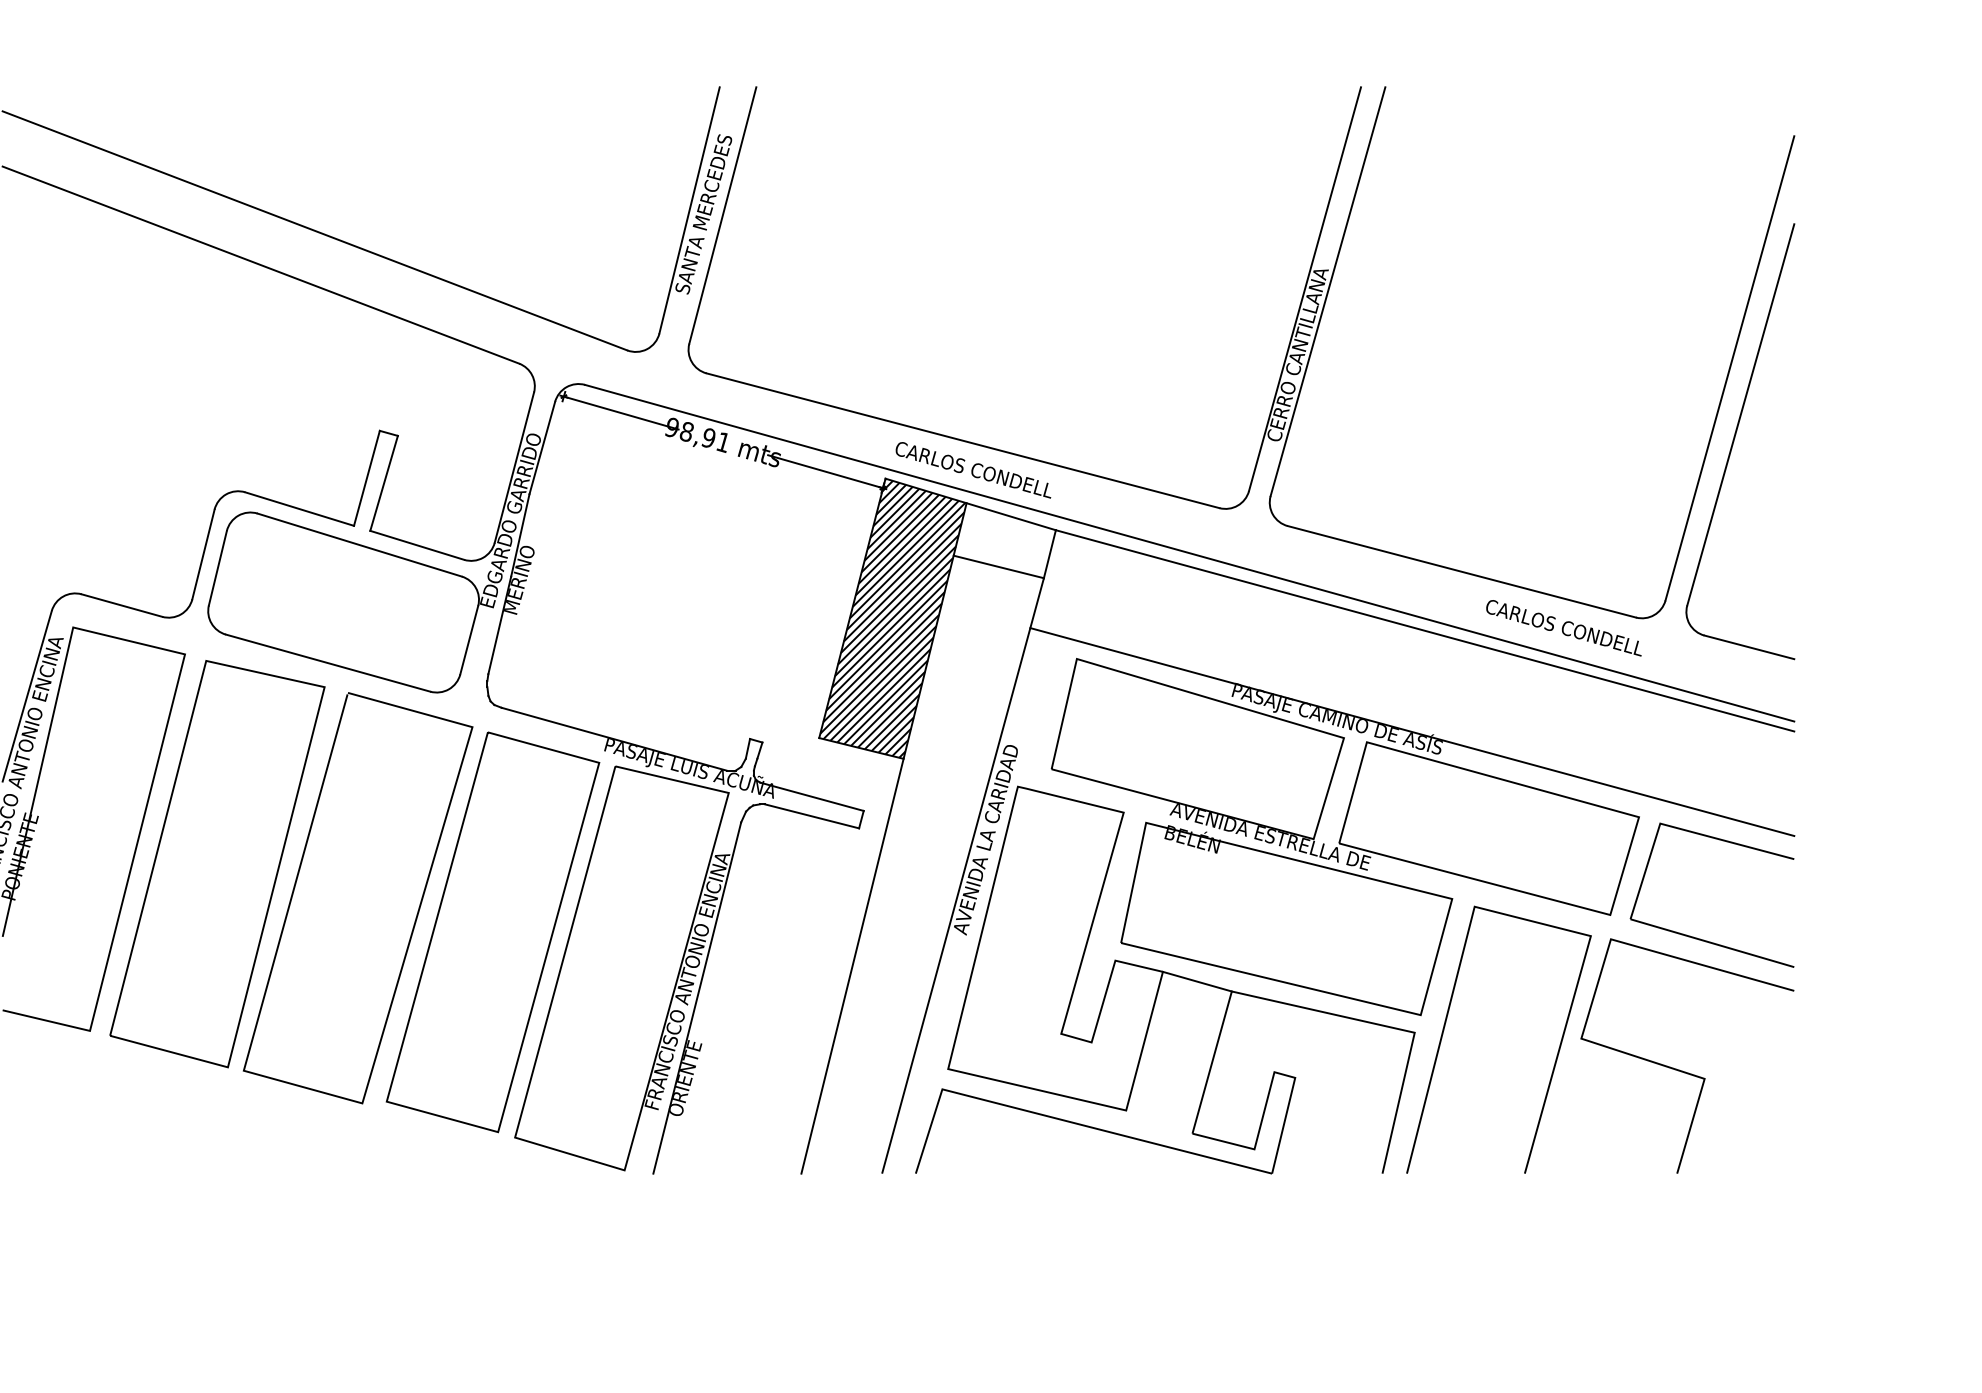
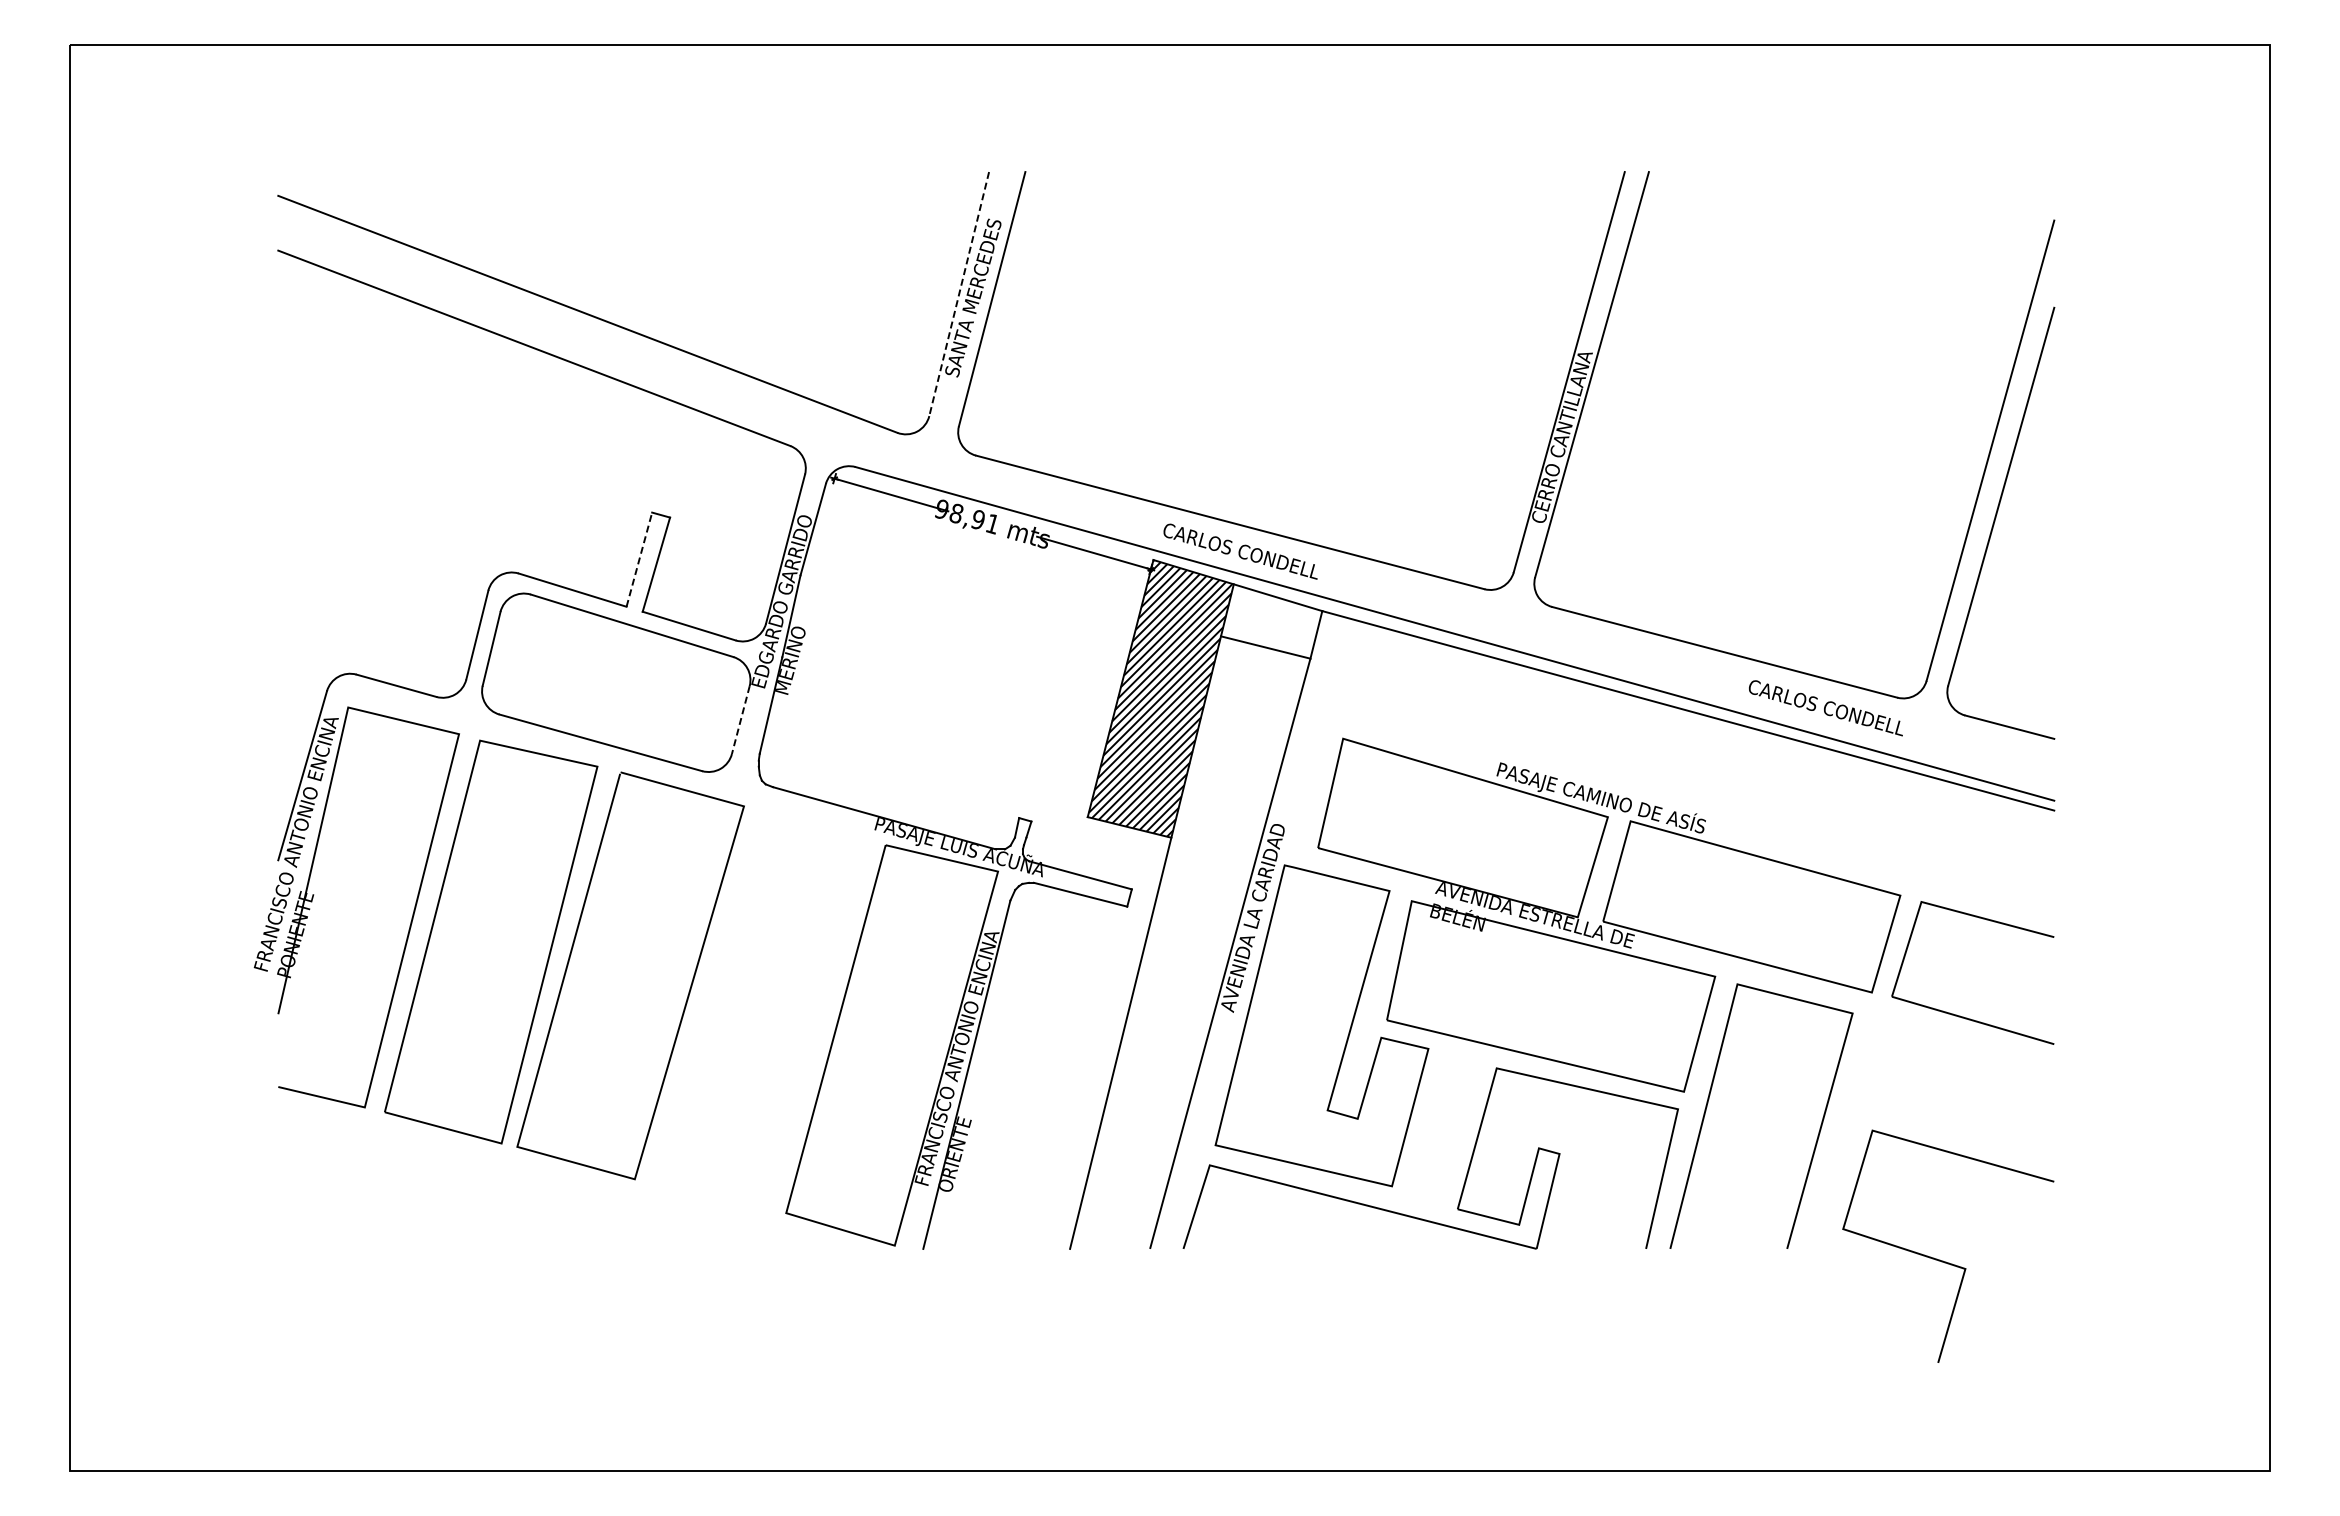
line: (689, 210) -> (959, 294), solid -> dashed
line: (367, 478) -> (639, 559), solid -> dashed
line: (468, 640) -> (740, 720), solid -> dashed
line: (1412, 732) -> (1675, 811), removed
line: (546, 950) -> (817, 1027), removed
line: (1197, 981) -> (1462, 1058), removed
line: (1682, 1070) -> (1943, 1260), moved

